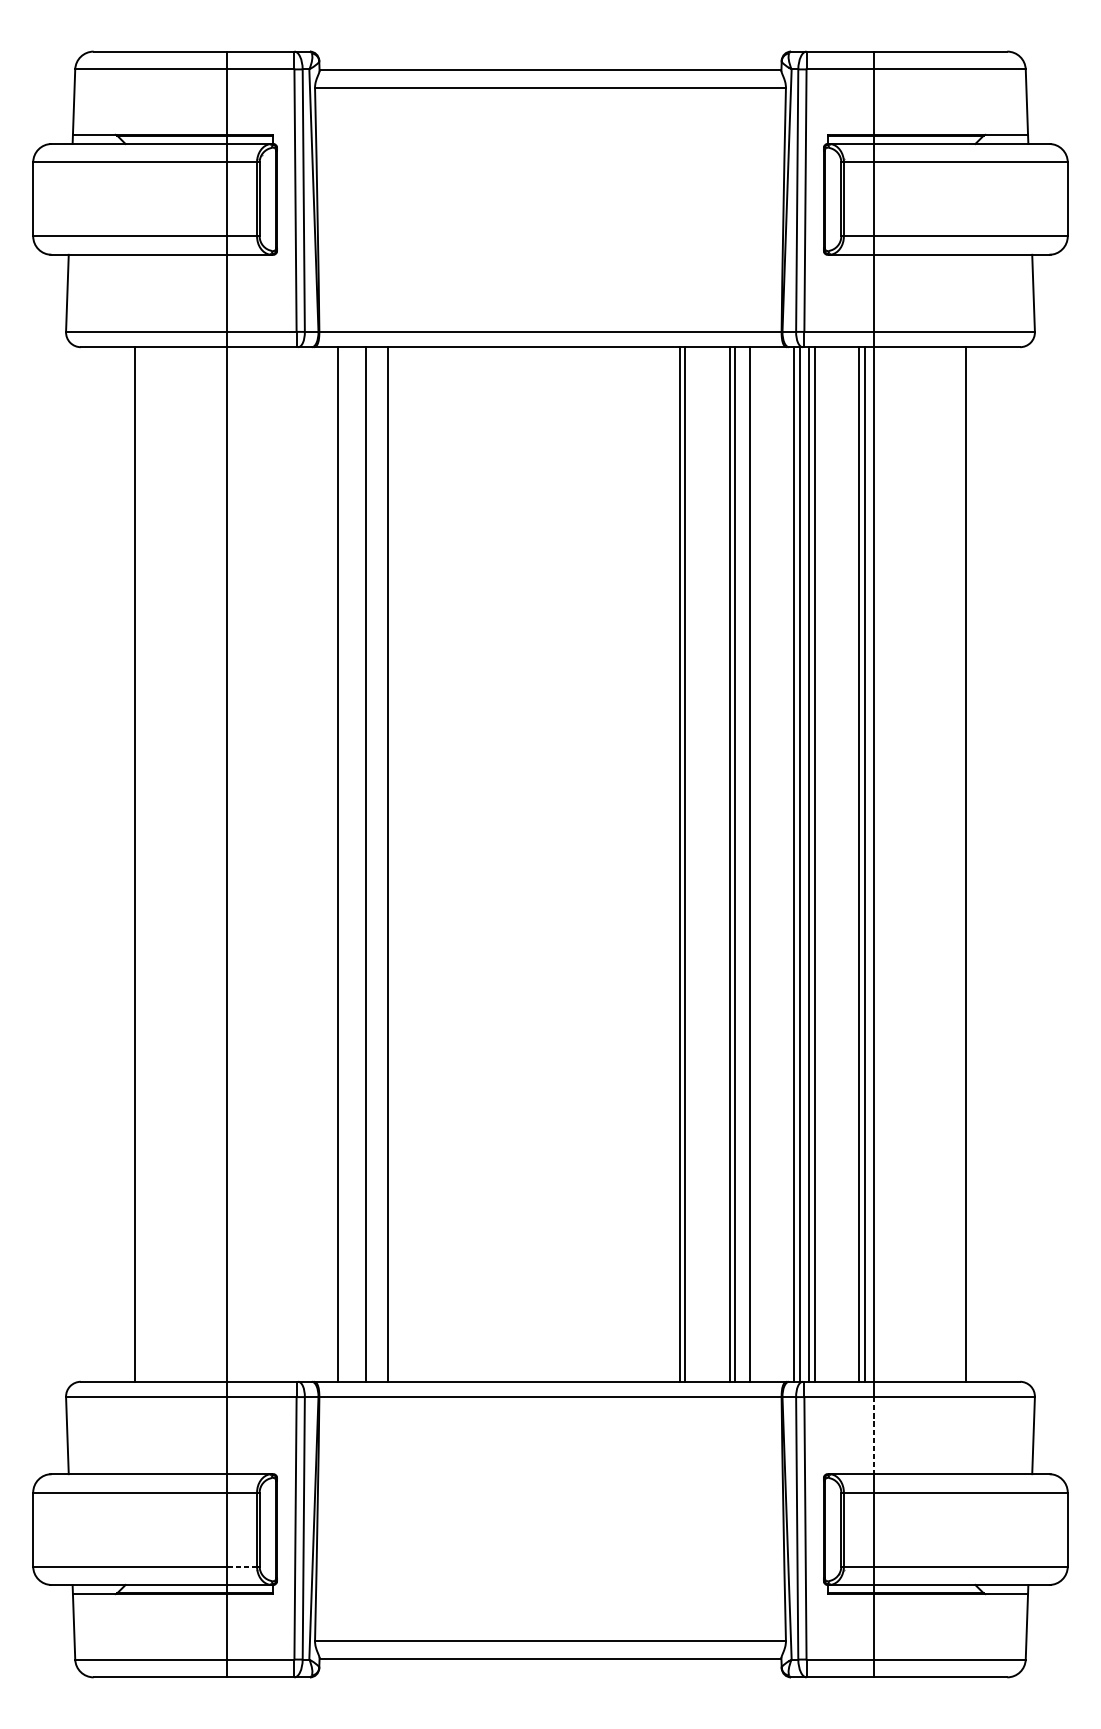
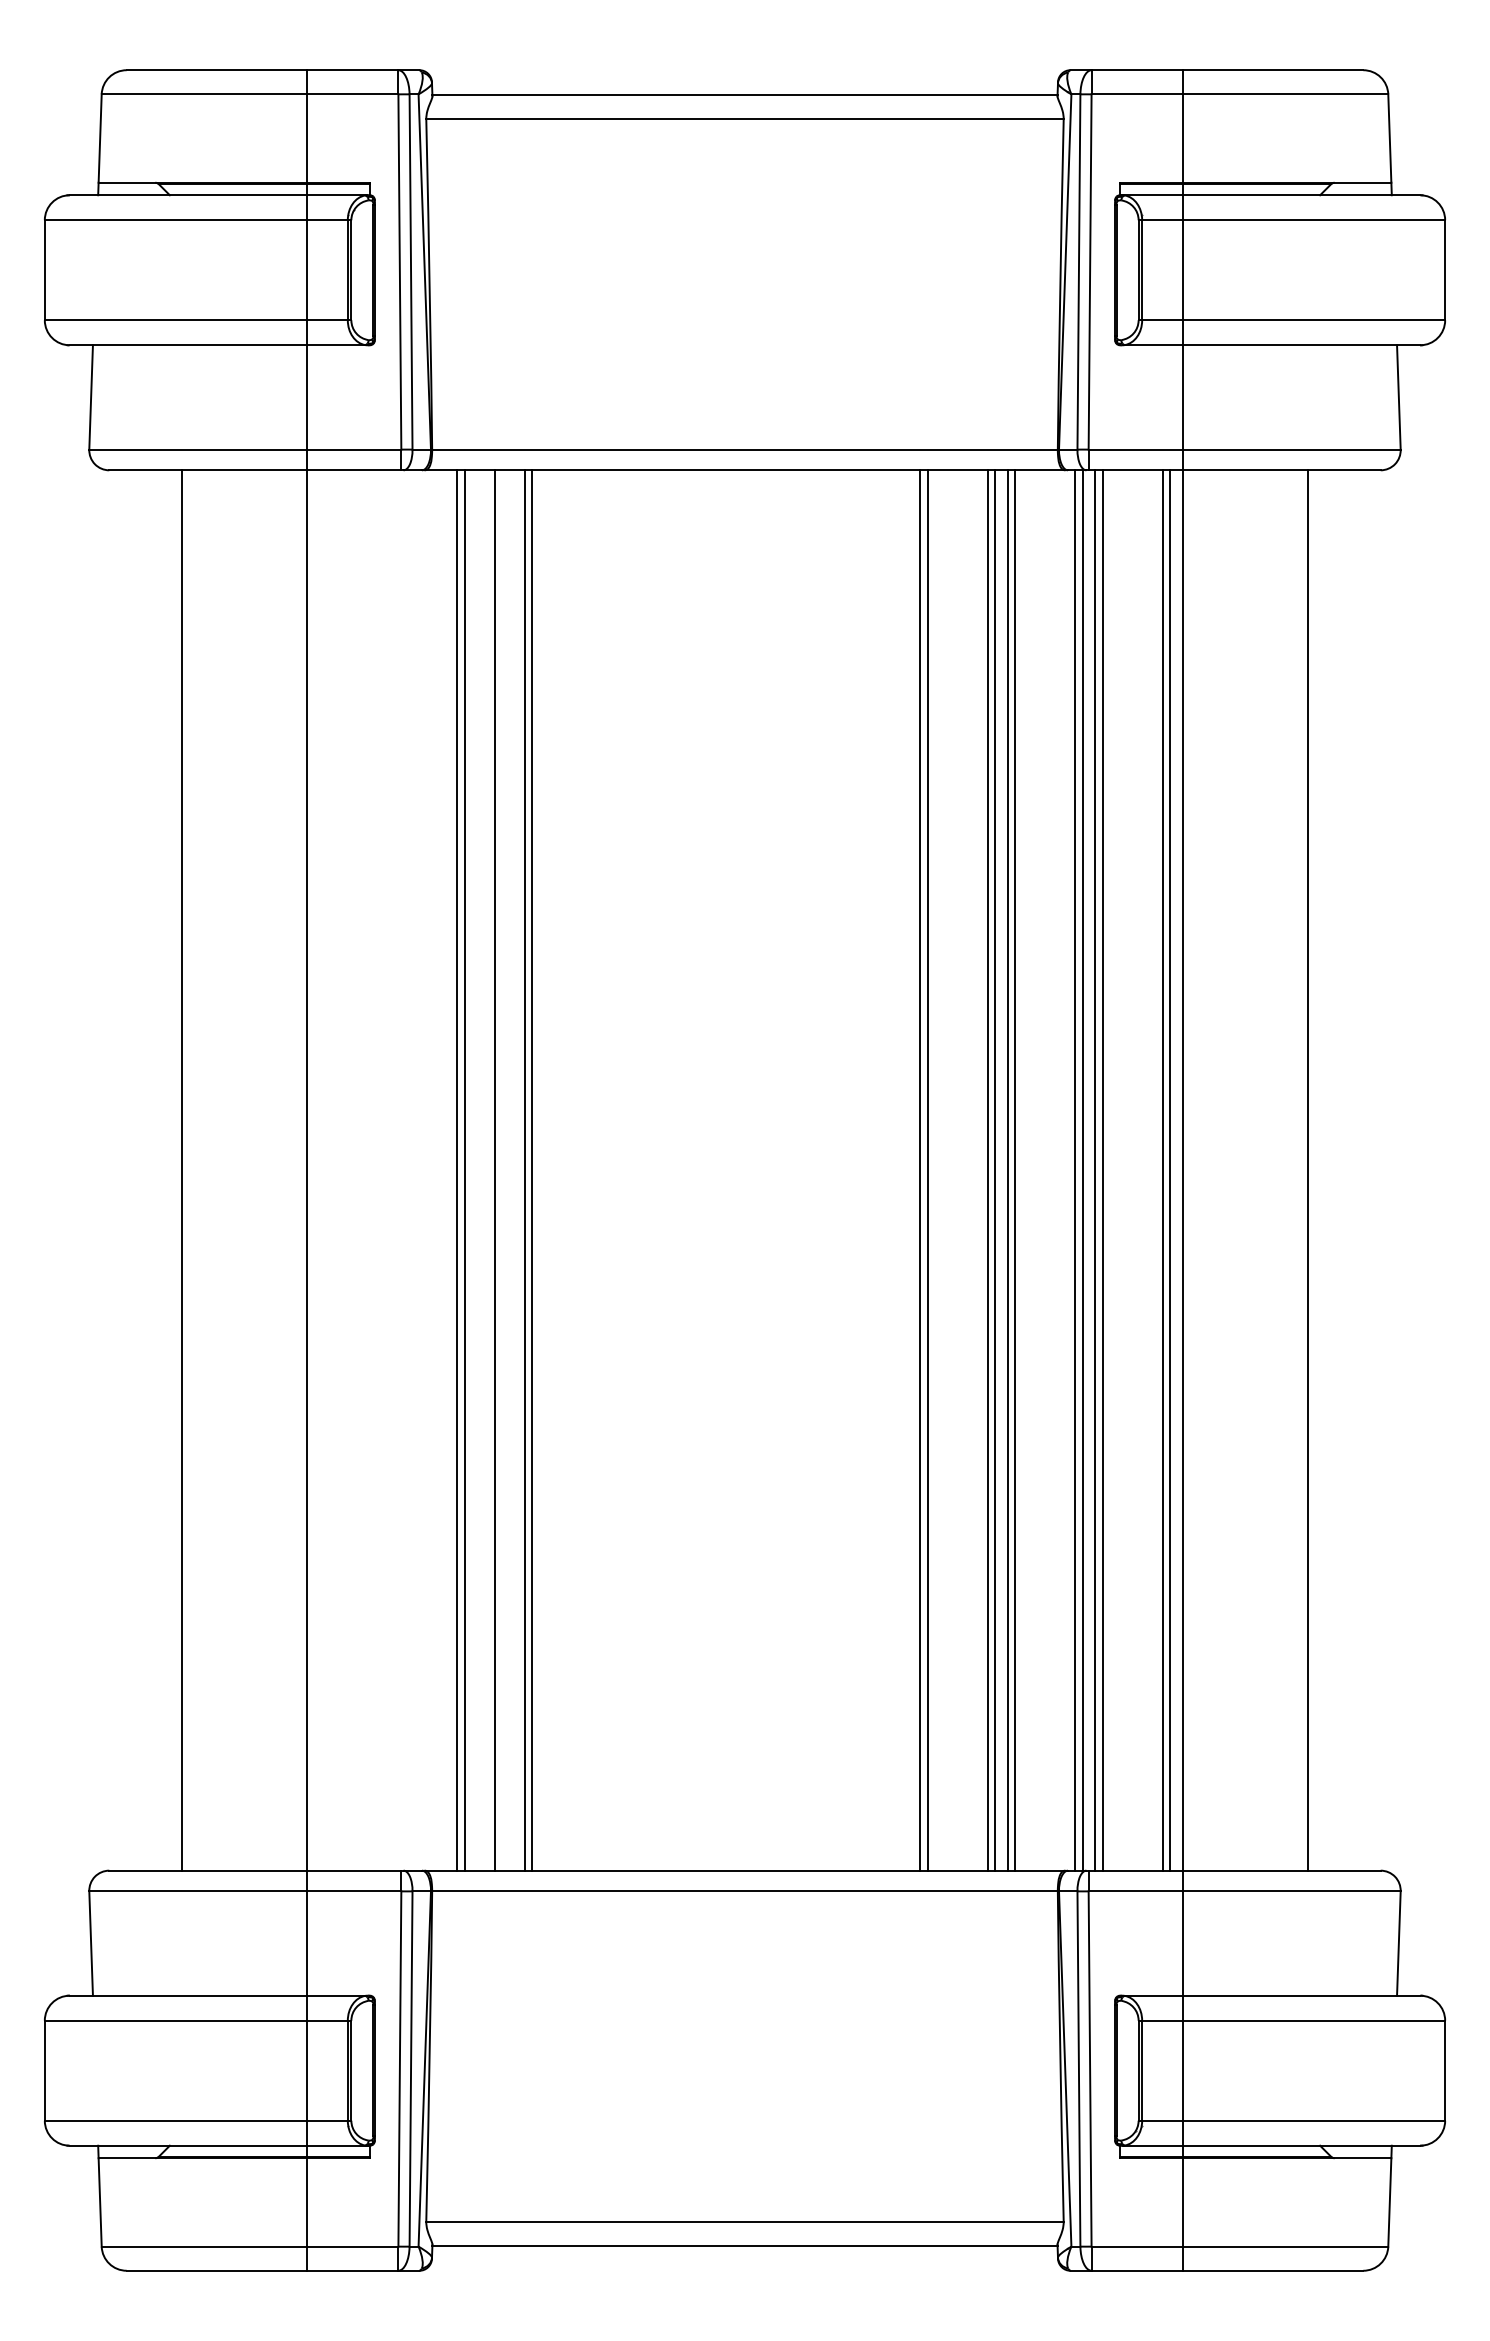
line: (343, 864) -> (464, 1170), added
line: (393, 864) -> (532, 1170), added
line: (744, 864) -> (1007, 1170), added
line: (873, 1436) -> (1182, 1944), dashed -> solid
line: (242, 1566) -> (327, 2120), dashed -> solid

